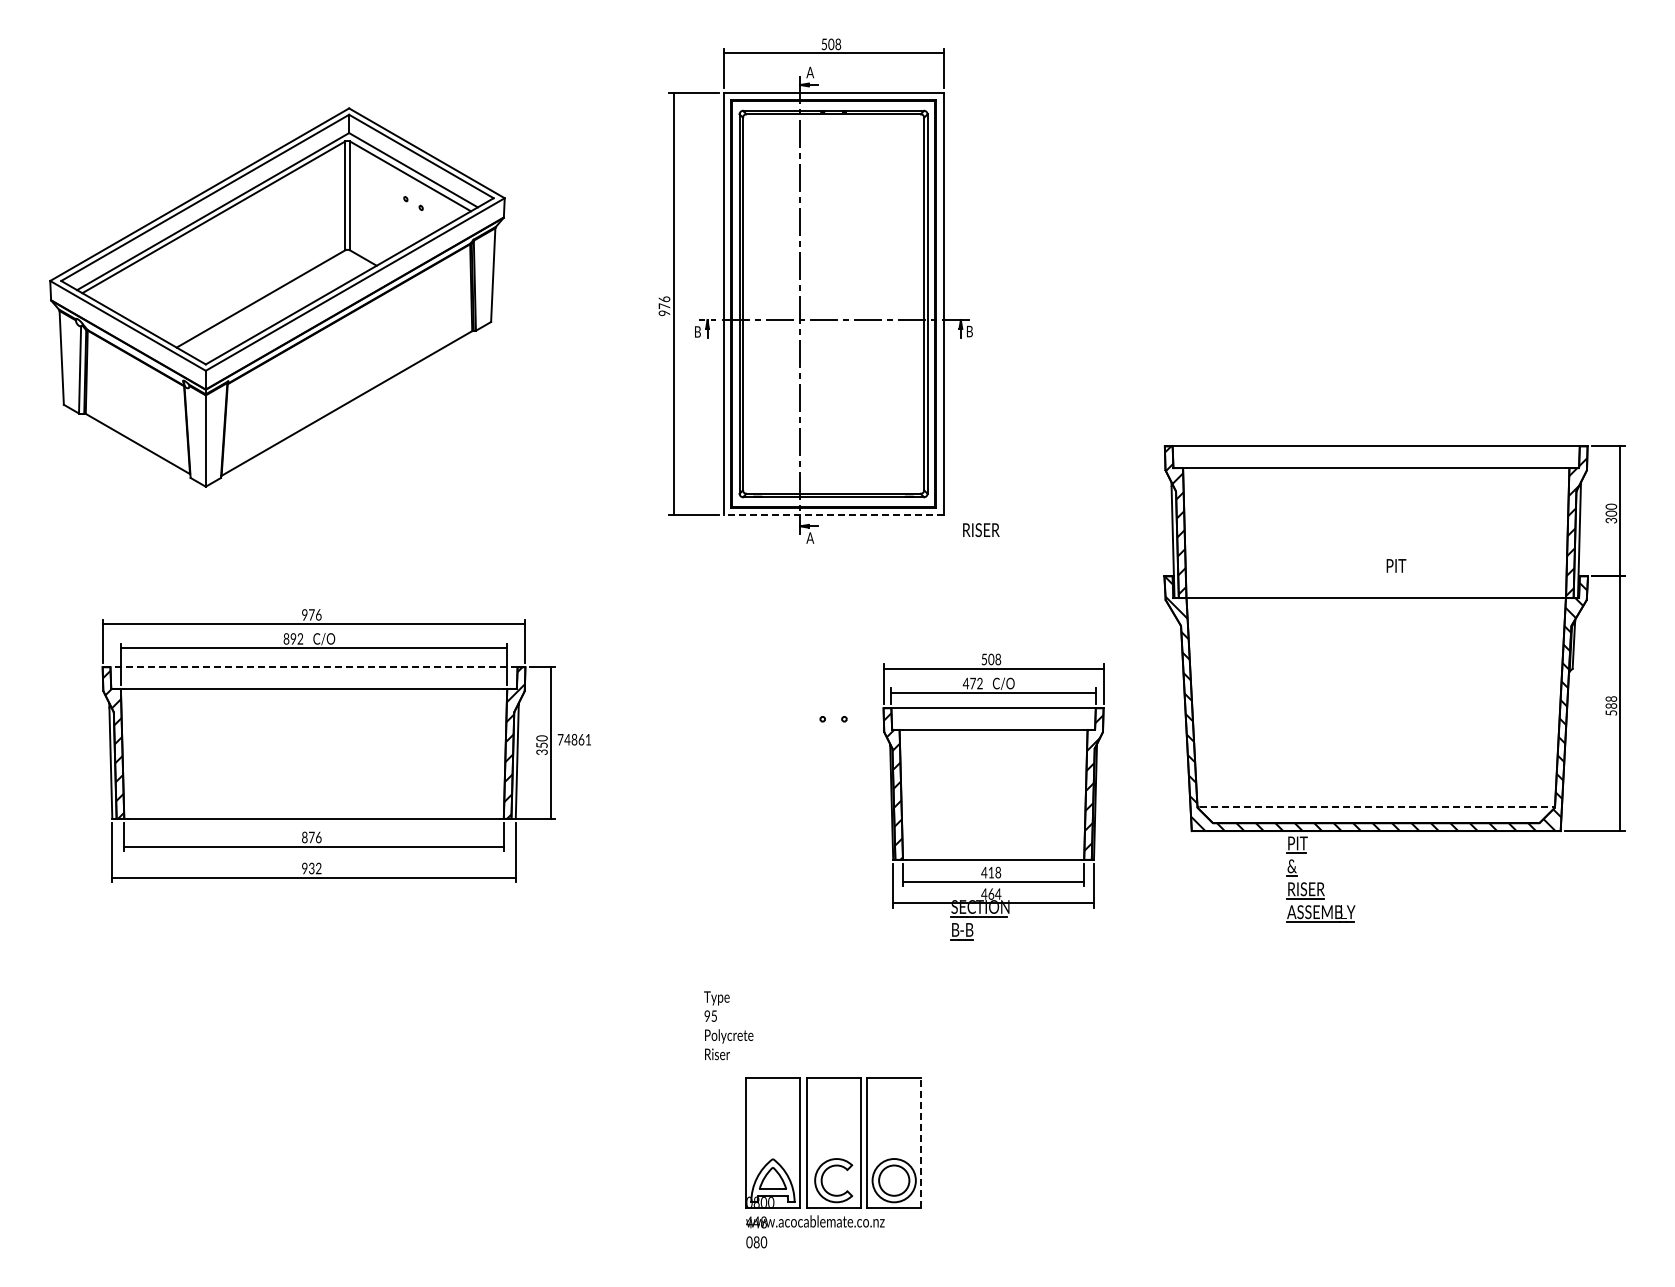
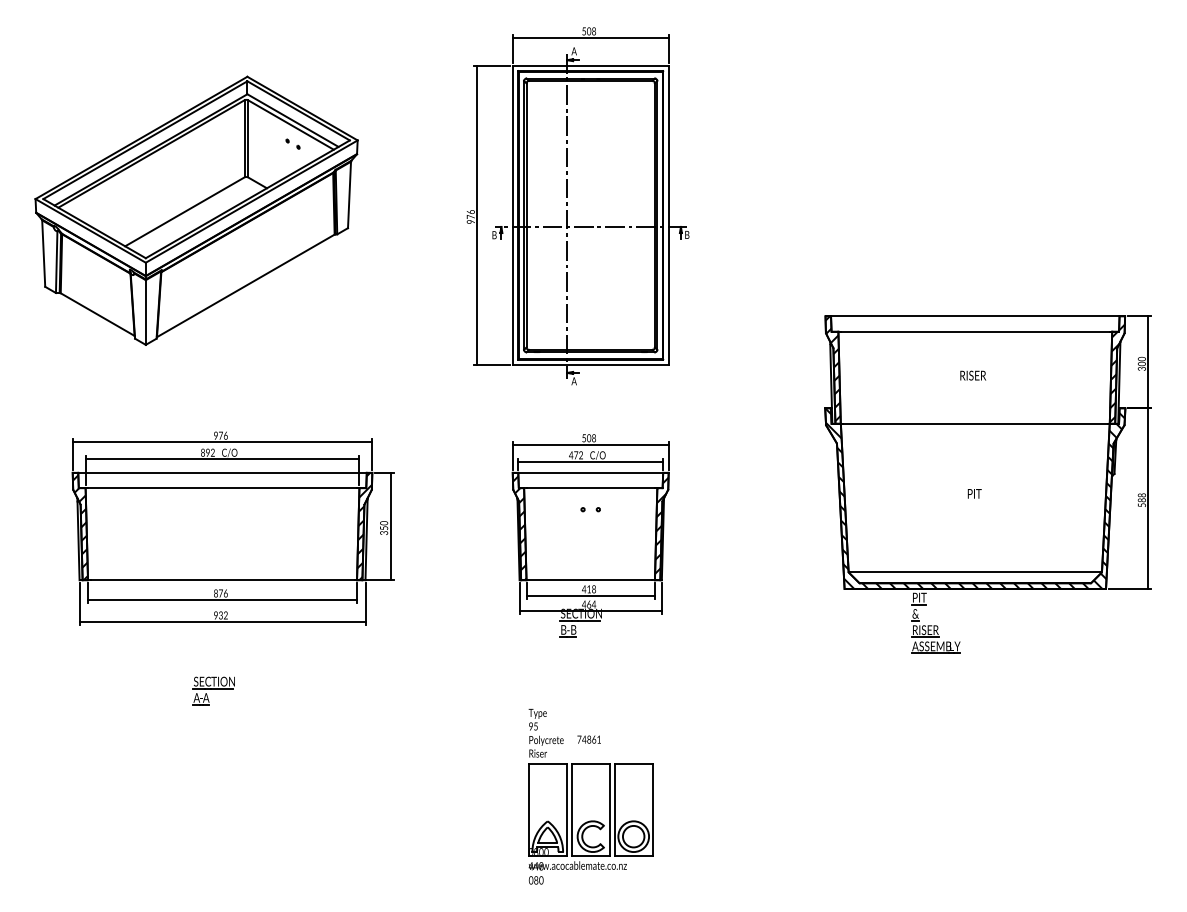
line: (833, 515) -> (590, 365), dashed -> solid
text: (981, 530) -> (973, 375), moved
text: (1396, 565) -> (974, 493), moved
line: (314, 667) -> (222, 473), dashed -> solid
text: (573, 739) -> (588, 739), moved
part: (993, 796) -> (590, 535), moved
line: (1376, 806) -> (975, 571), dashed -> solid
part: (301, 975) -> (213, 691), added
text: (728, 1025) -> (546, 733), moved
line: (921, 1142) -> (653, 809), dashed -> solid

